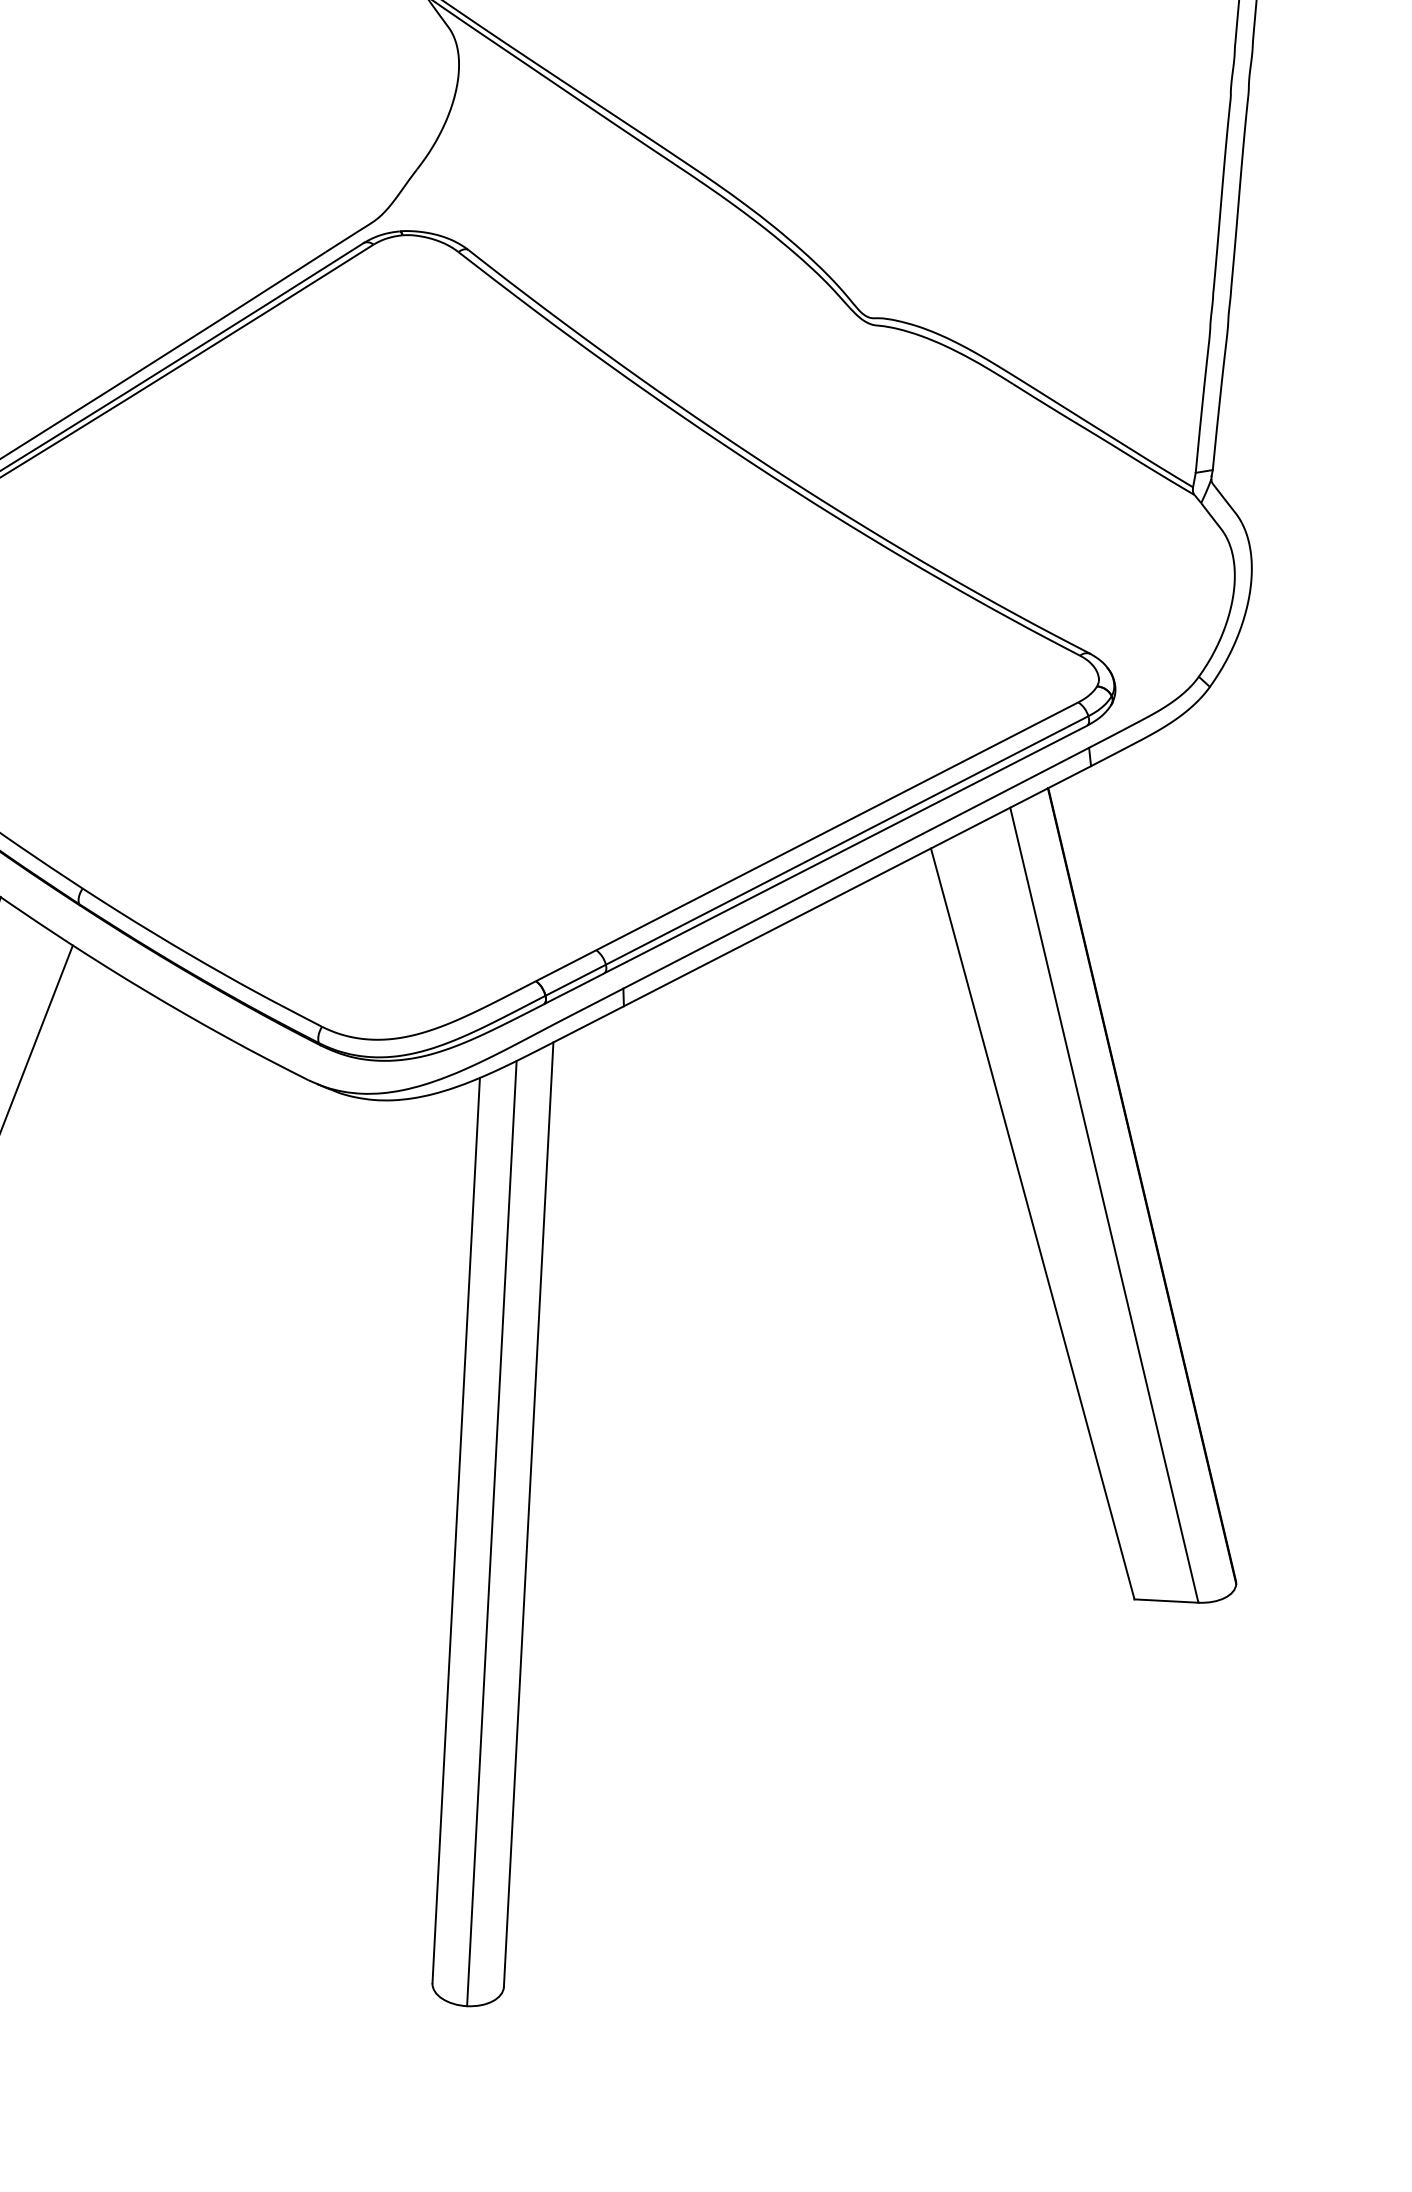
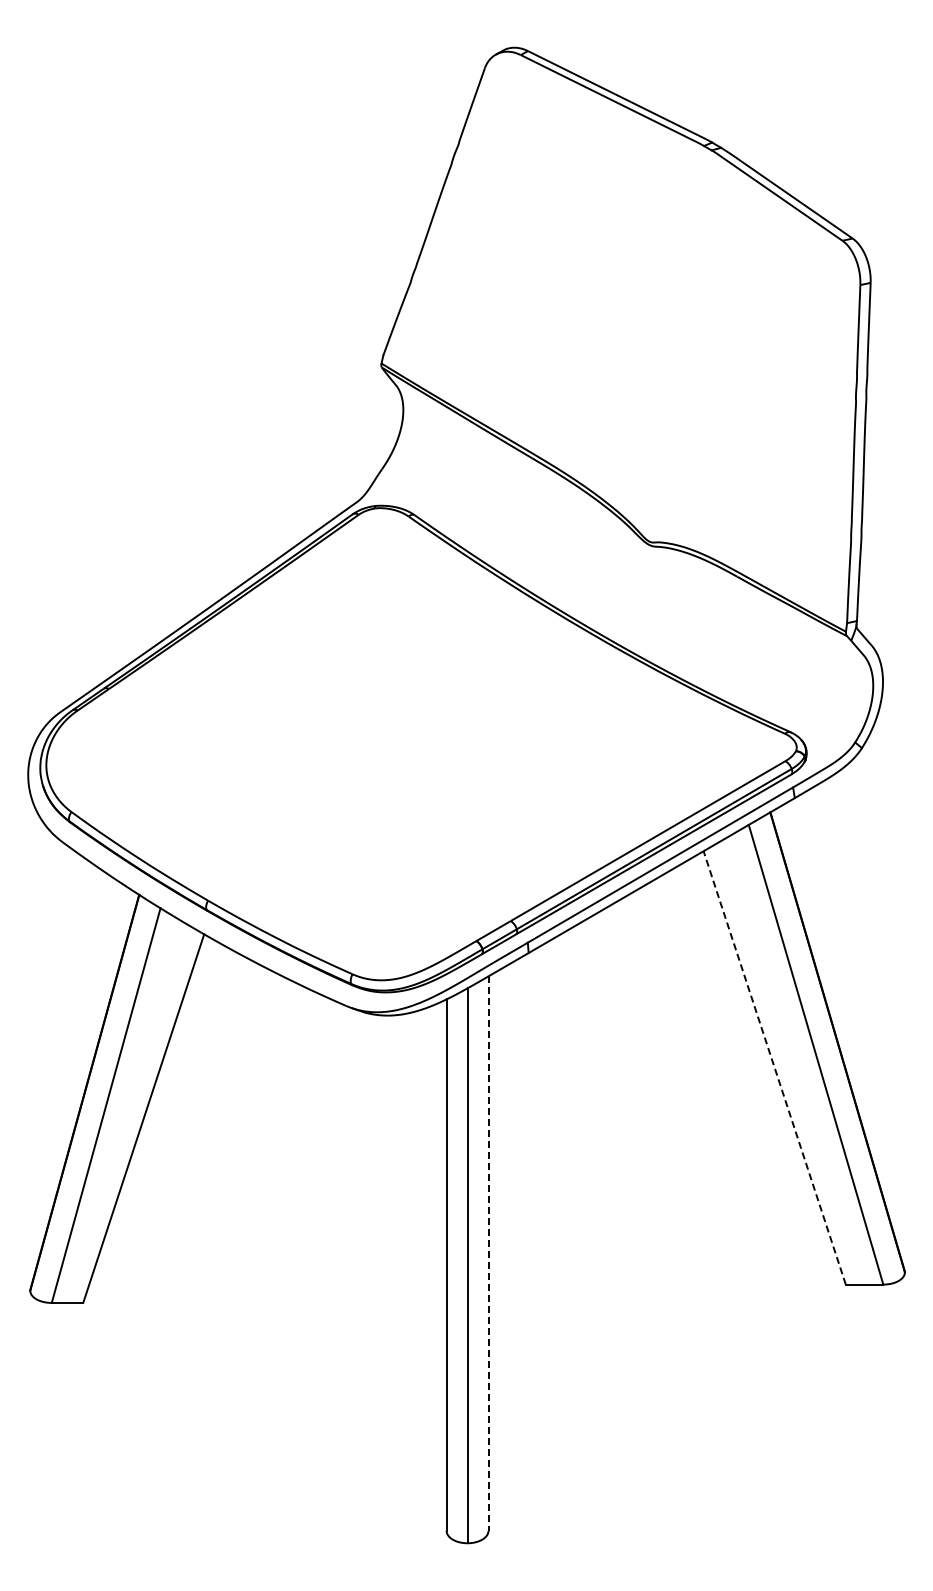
line: (1032, 1223) -> (774, 1067), solid -> dashed
line: (528, 1516) -> (488, 1254), solid -> dashed

